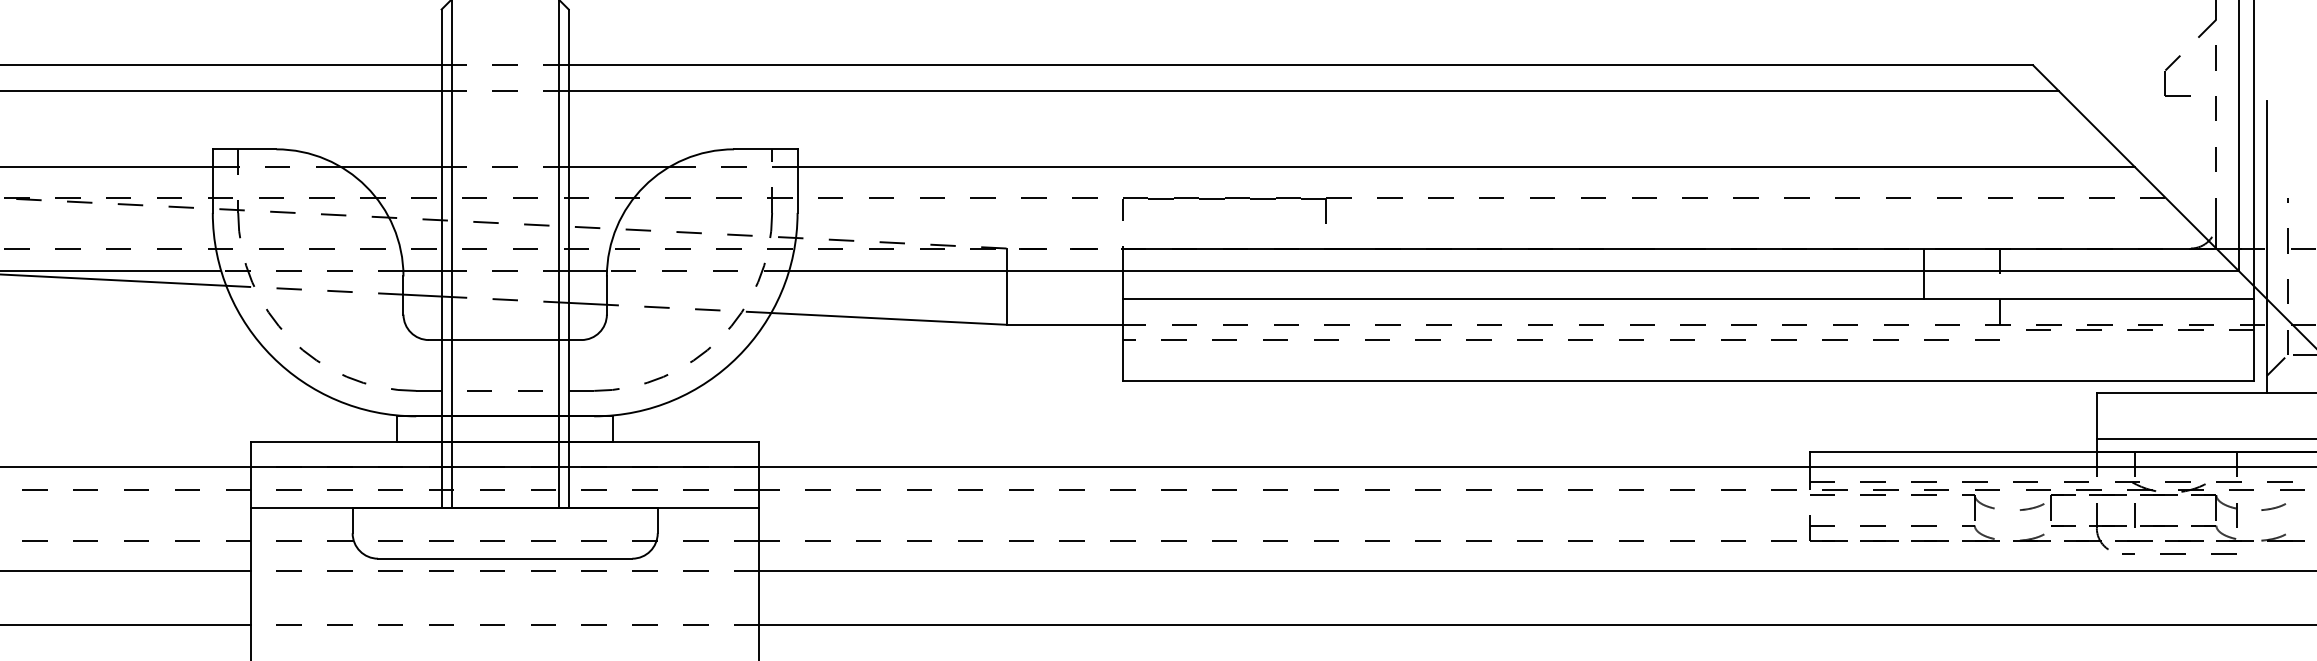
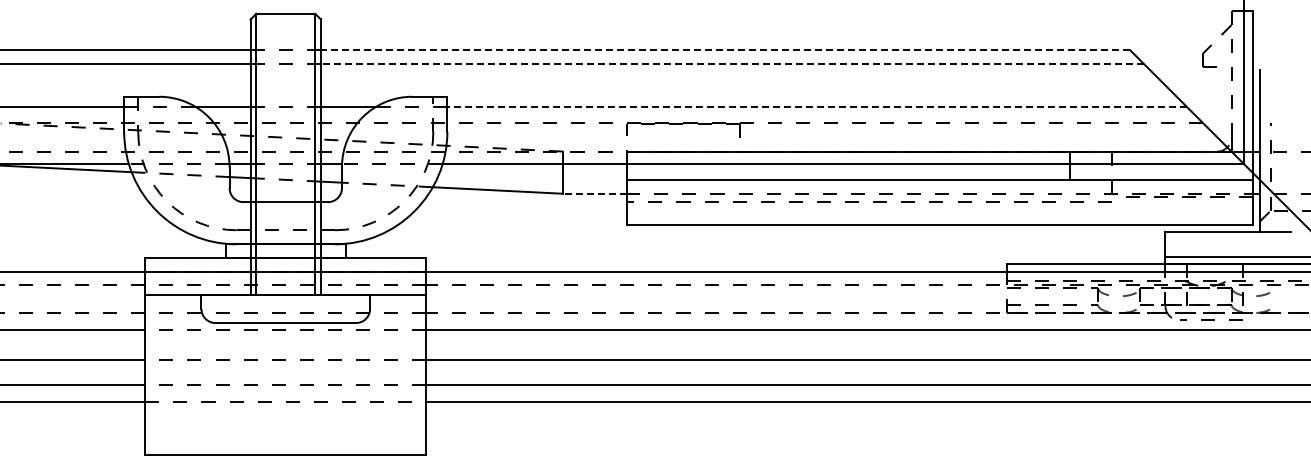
line: (1300, 65) -> (725, 50), solid -> dashed
line: (1313, 90) -> (732, 64), solid -> dashed
line: (1465, 166) -> (816, 106), solid -> dashed
line: (1063, 324) -> (594, 193), solid -> dashed

